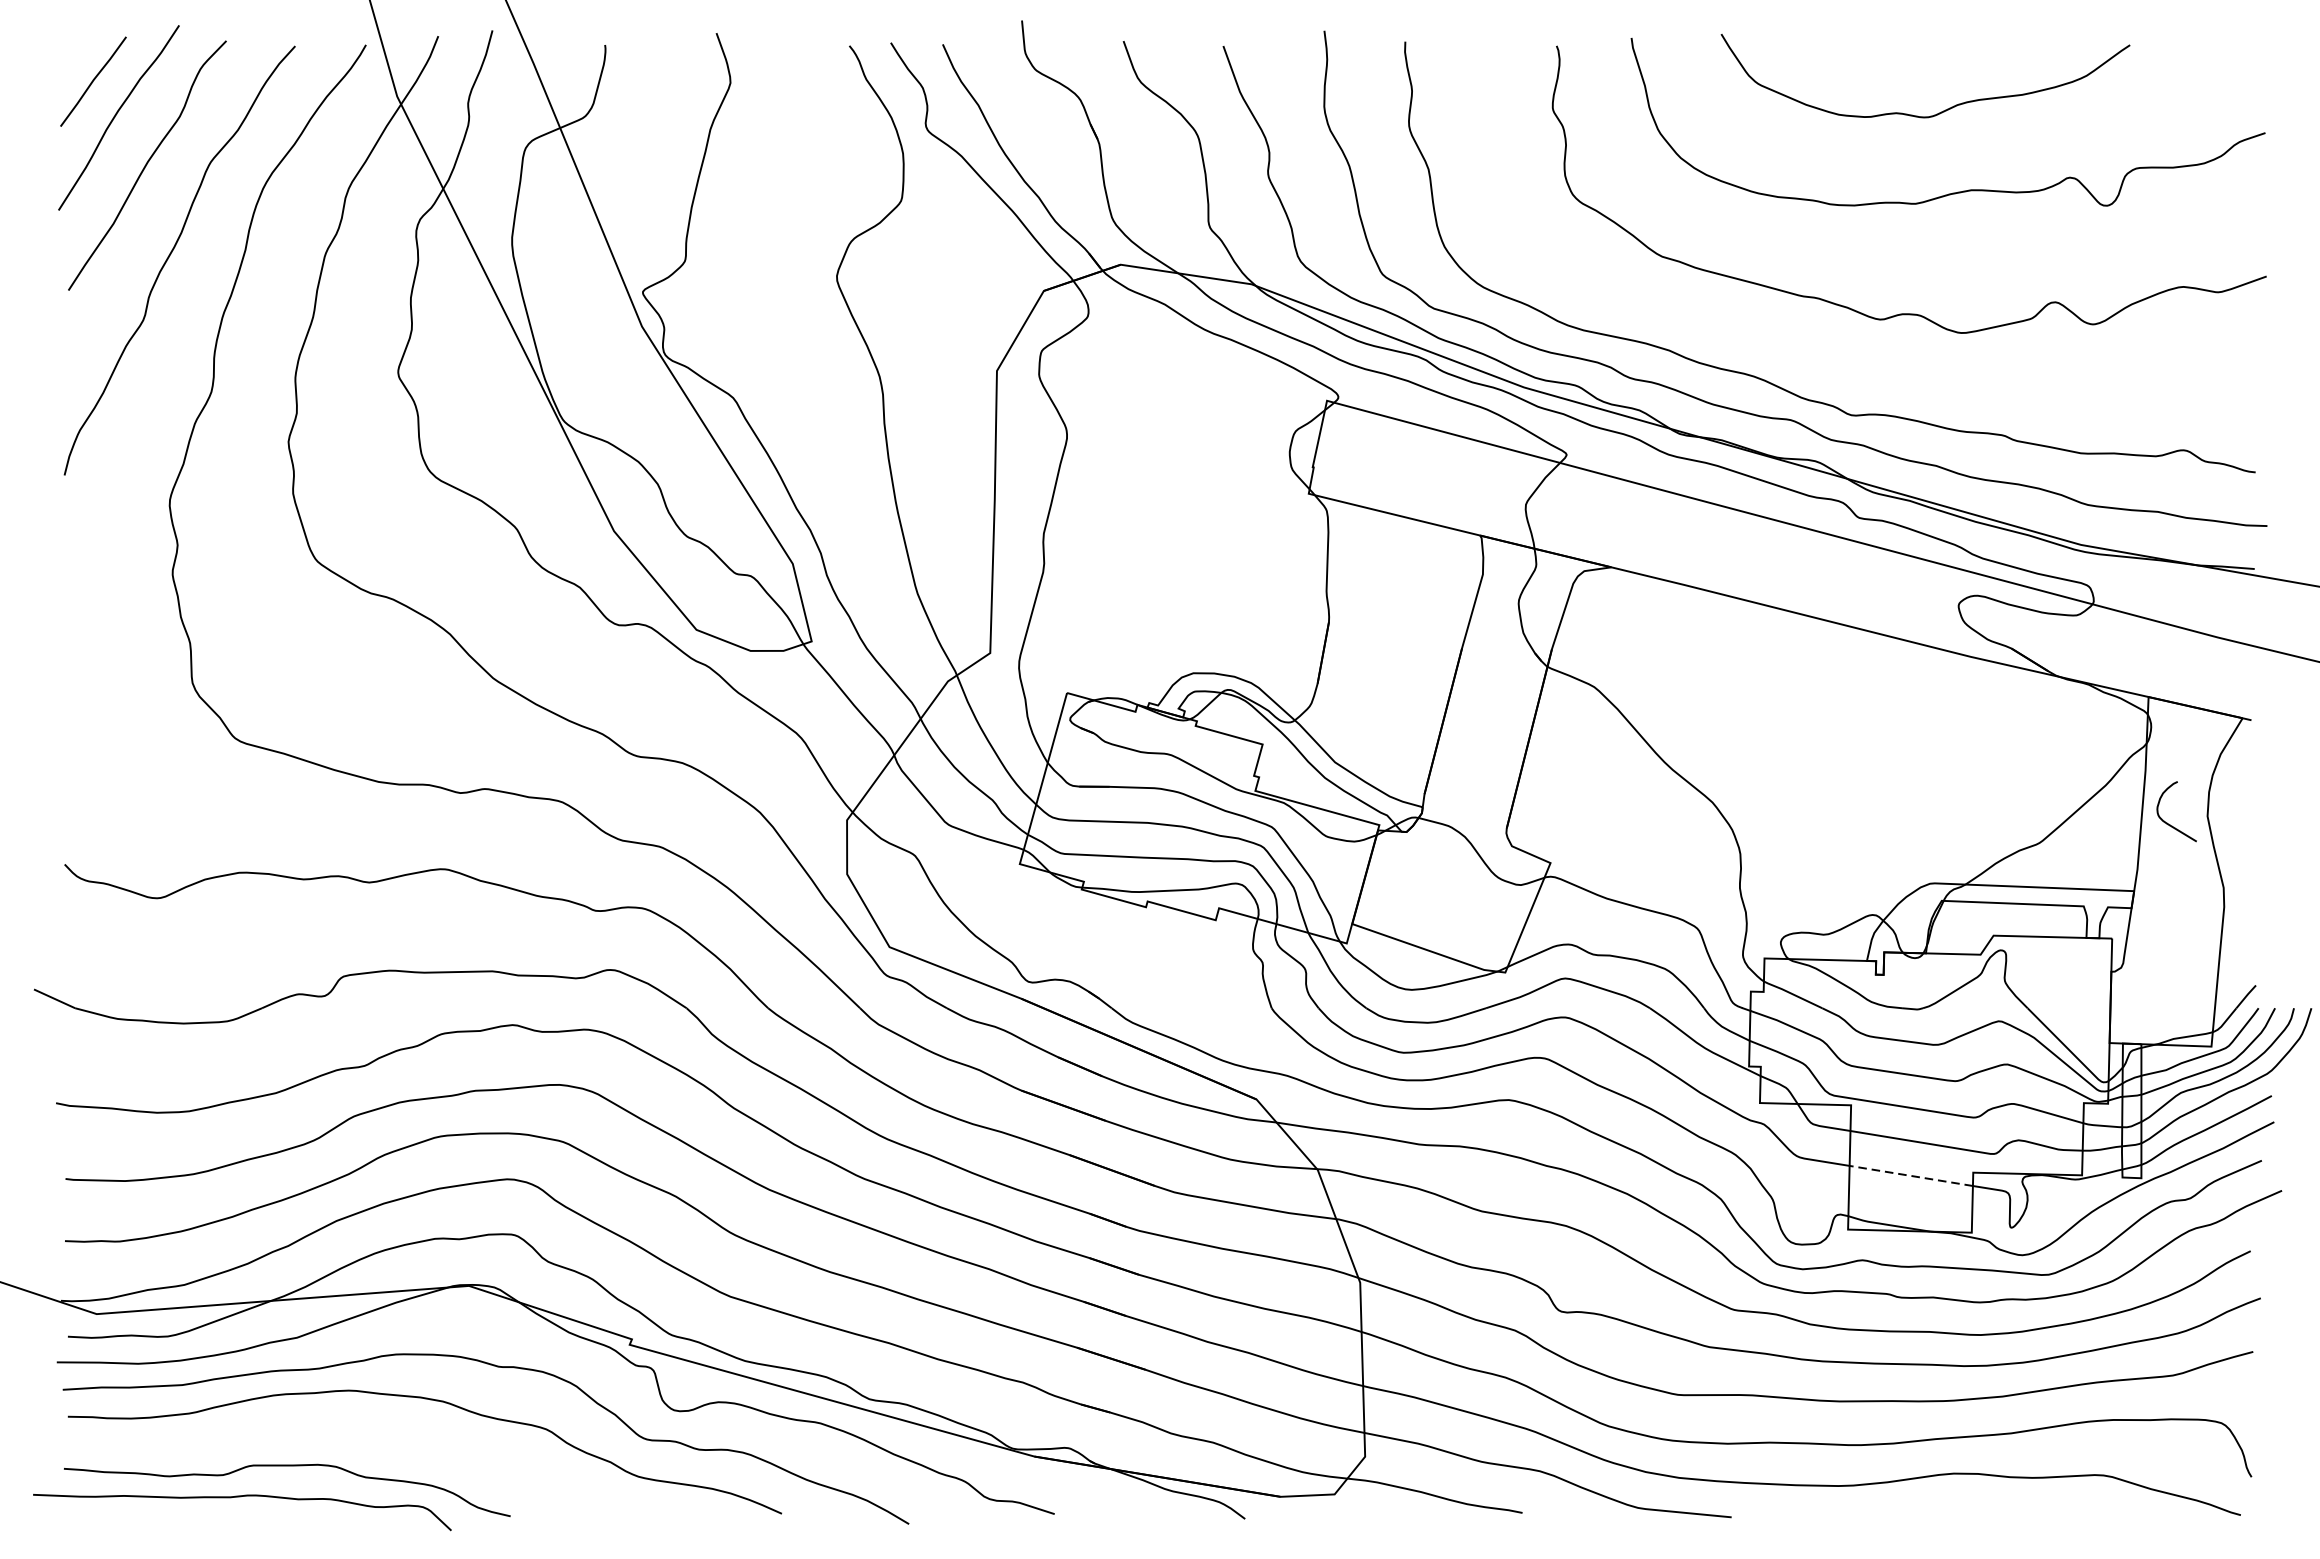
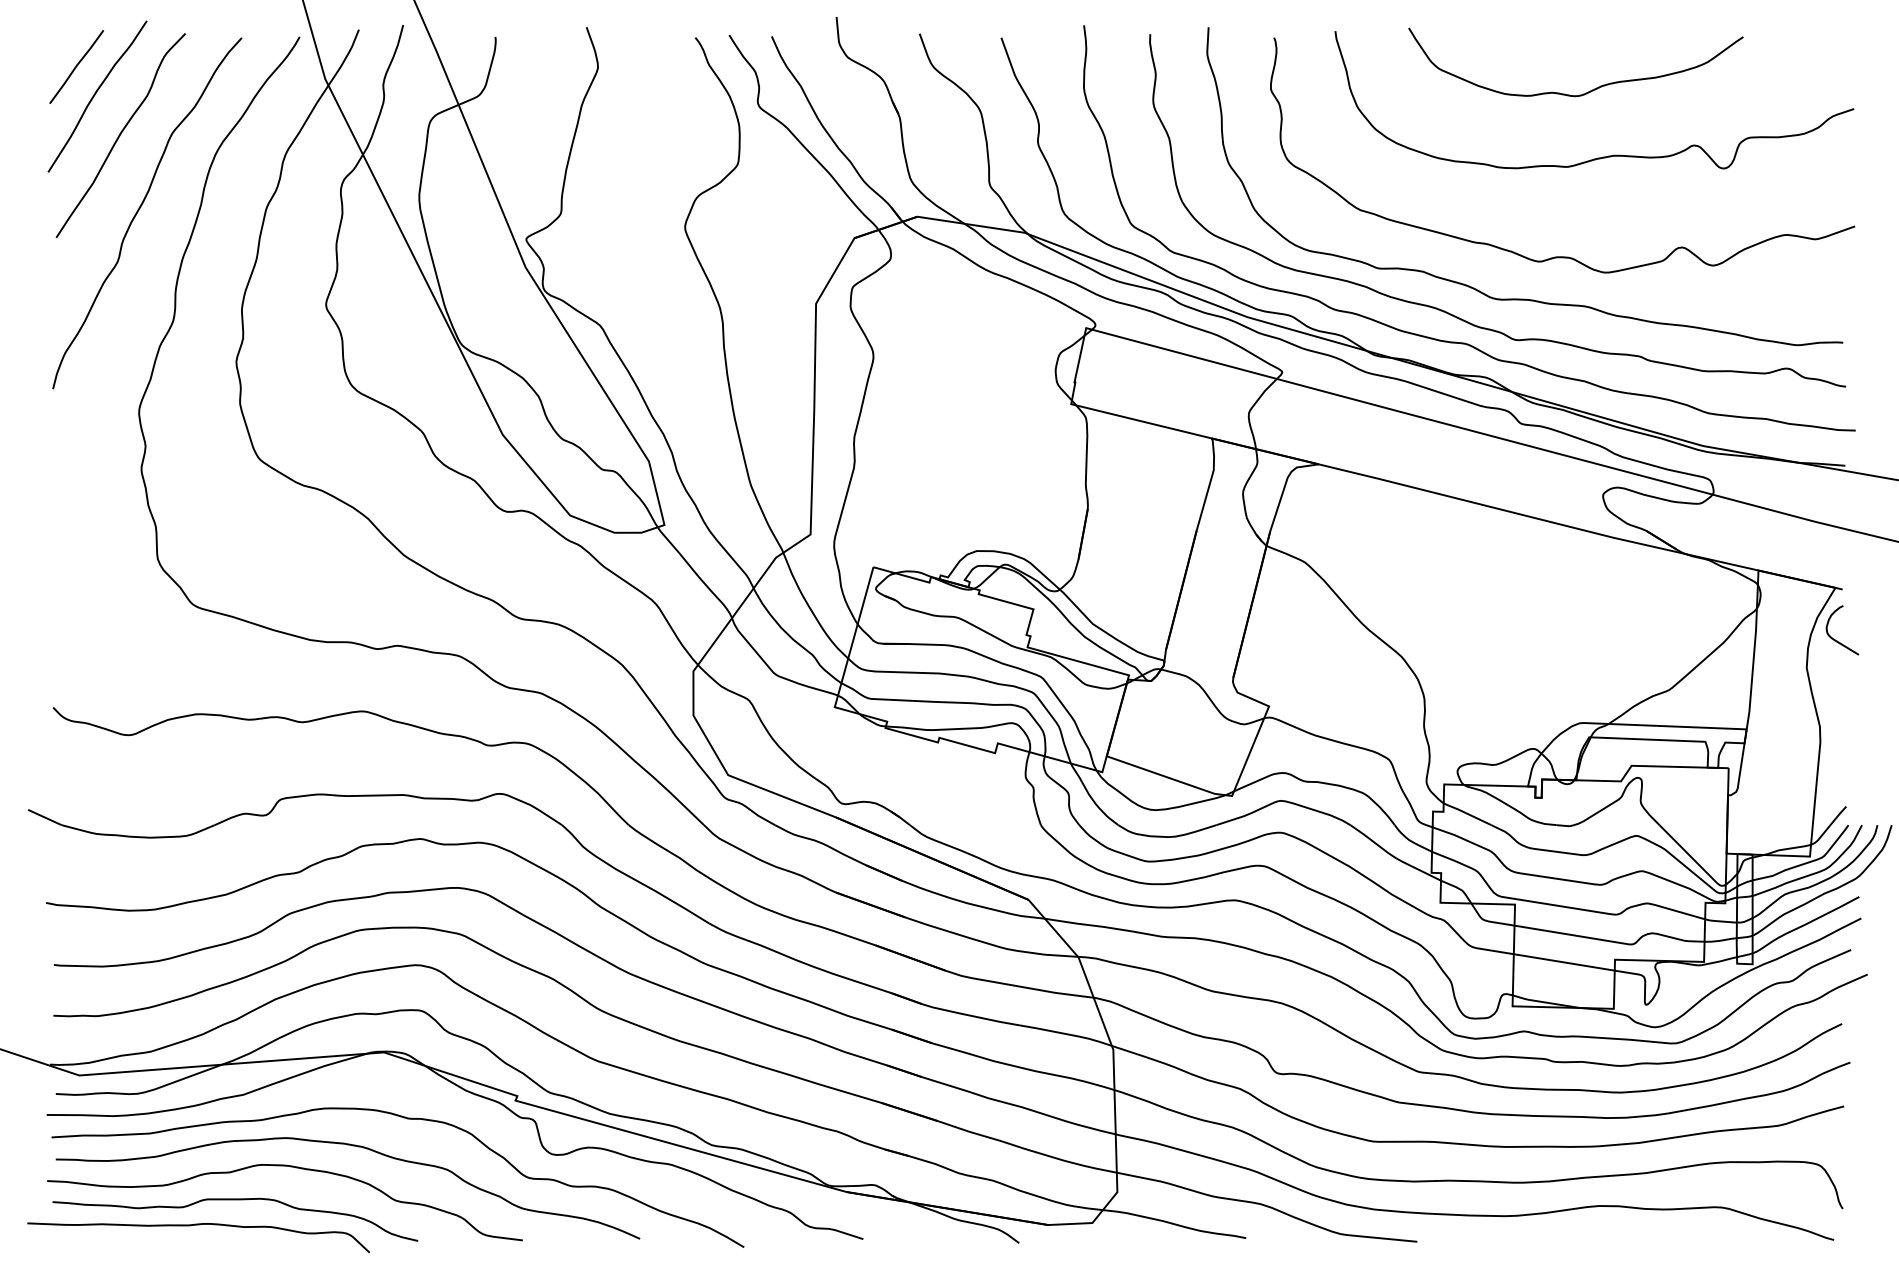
curve: (1862, 364) -> (1524, 298), added
curve: (2170, 824) -> (1837, 640), moved
line: (1910, 1176) -> (1563, 962), dashed -> solid
curve: (354, 1426) -> (290, 1167), added

